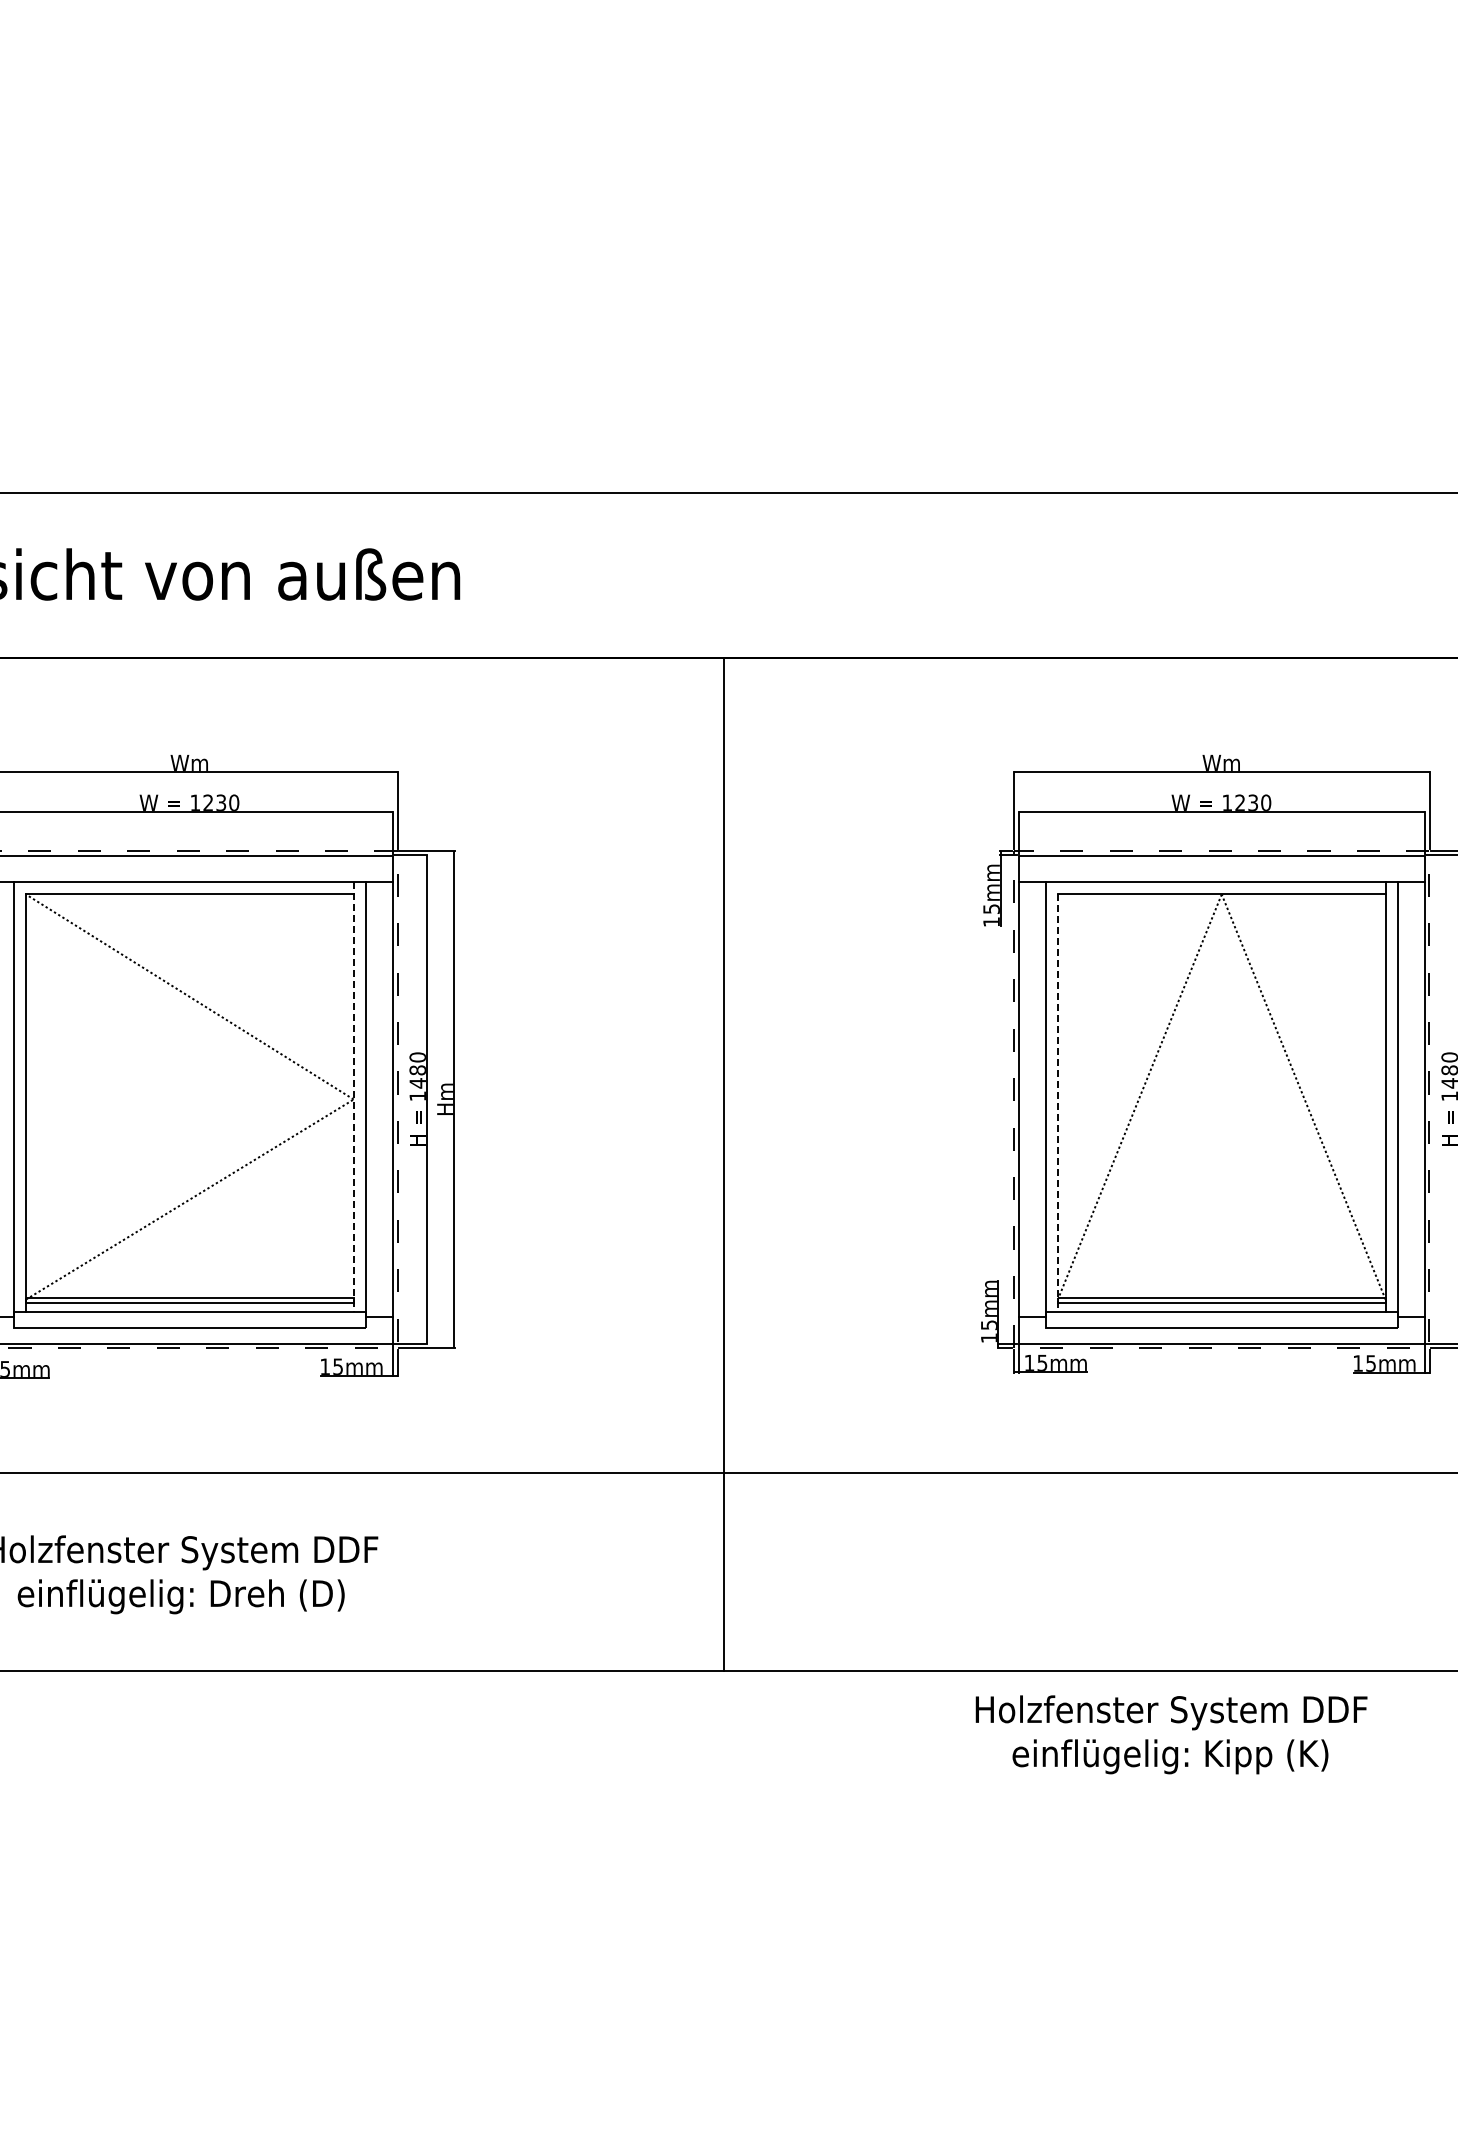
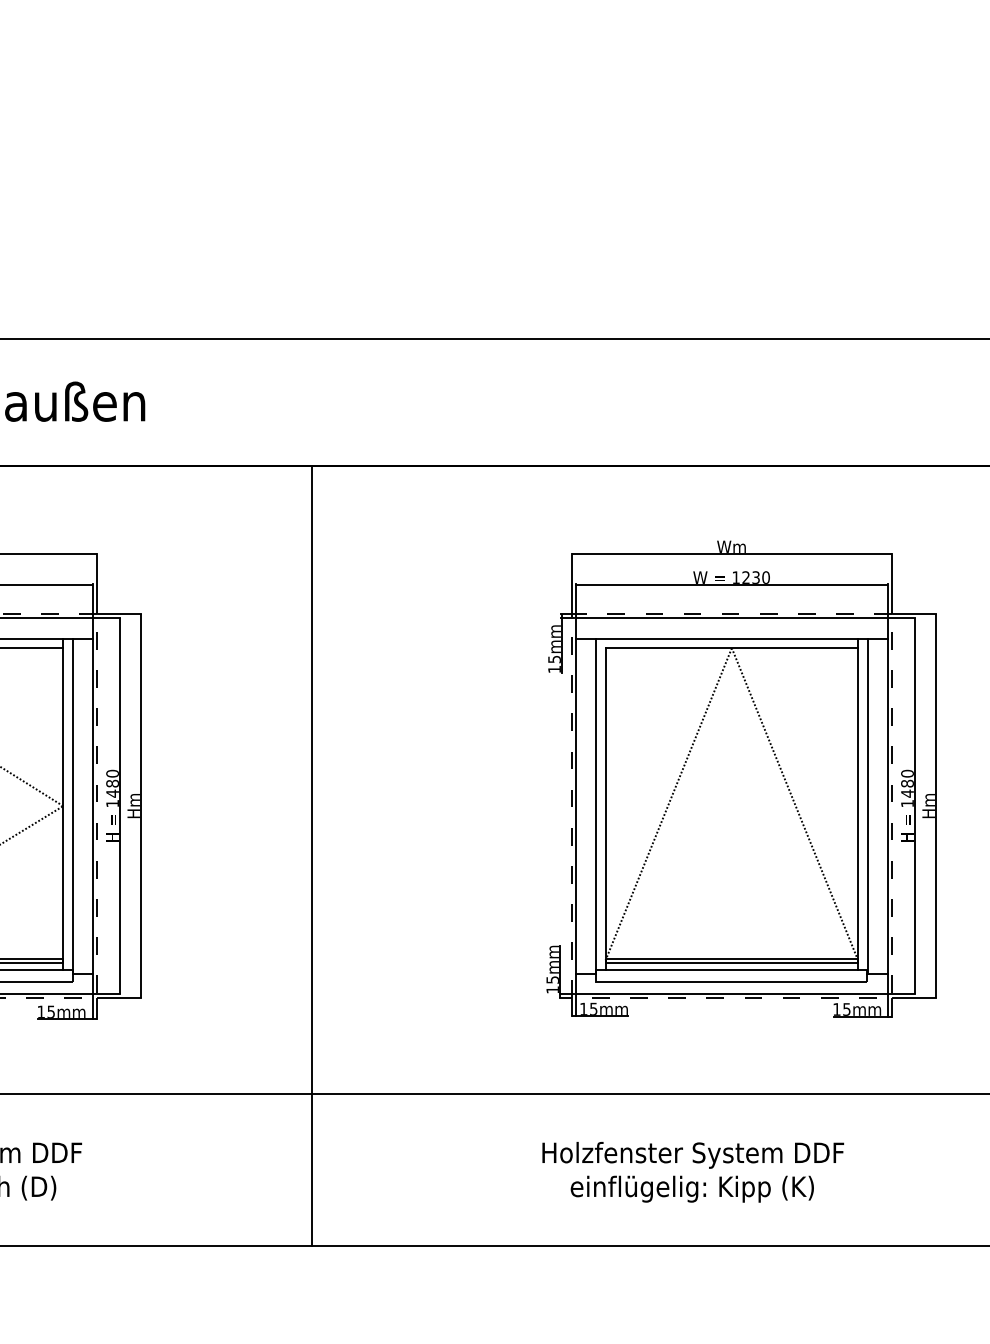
line: (353, 1097) -> (63, 804), dashed -> solid
line: (1057, 1103) -> (605, 809), dashed -> solid
line: (724, 1163) -> (311, 855), moved
text: (1171, 1734) -> (693, 1172), moved

